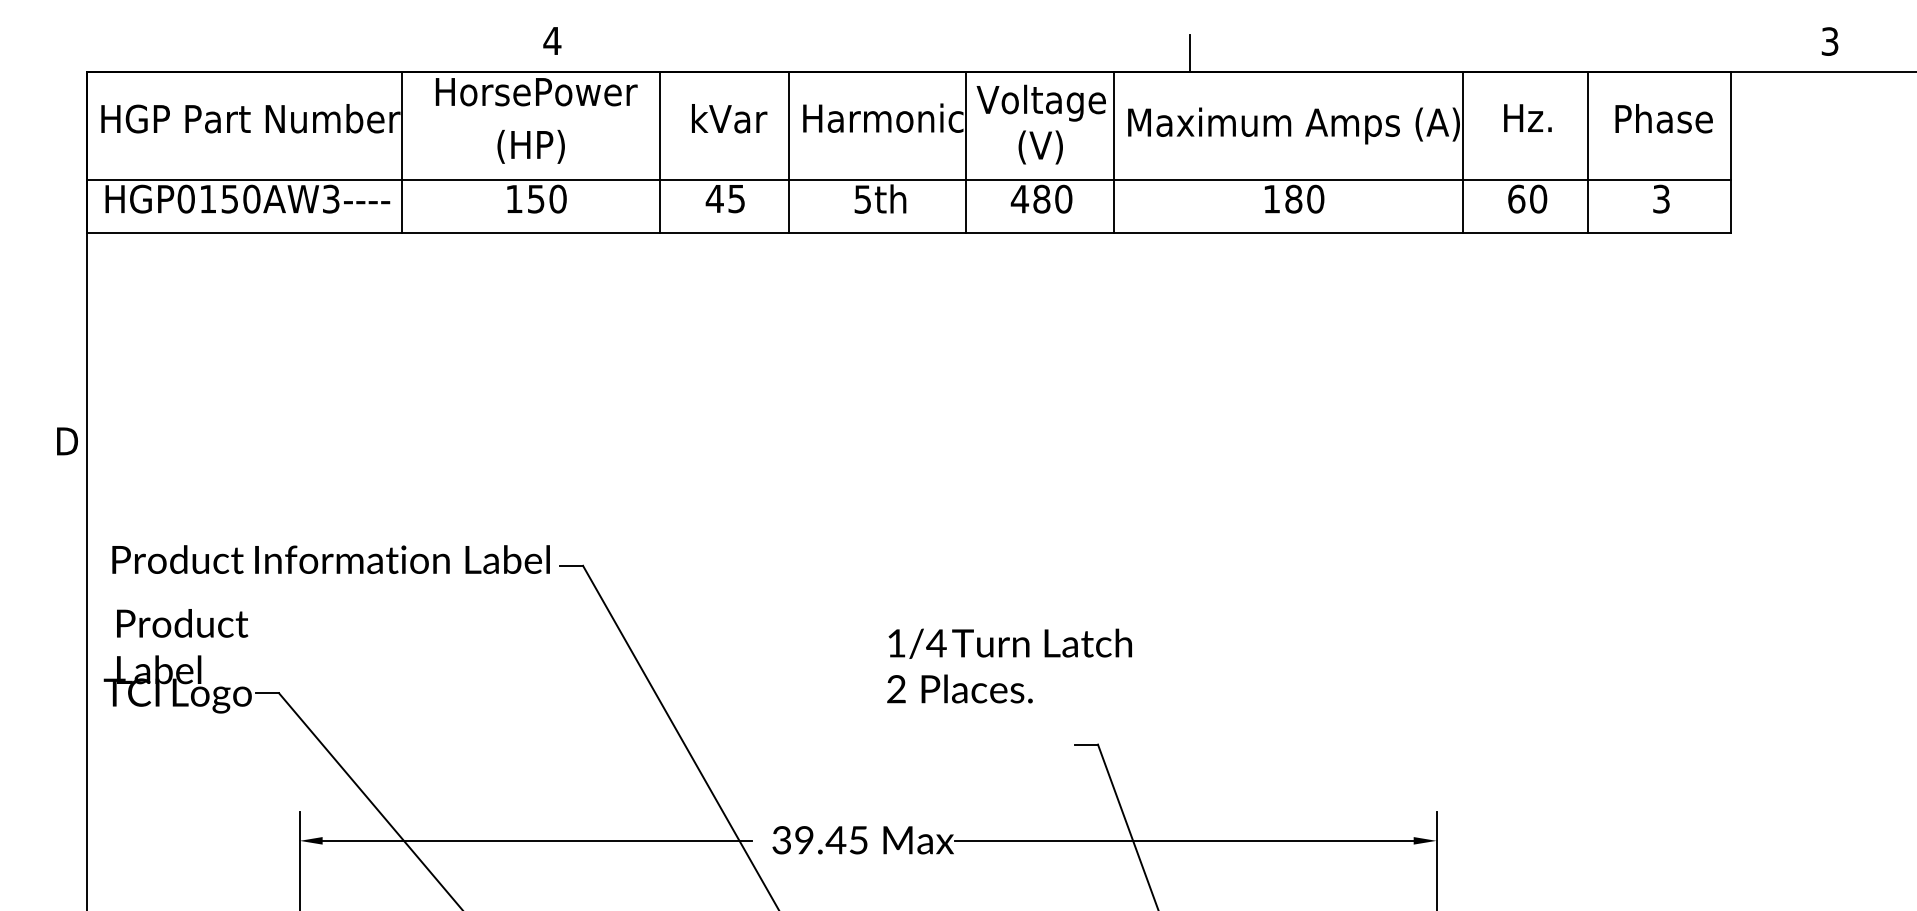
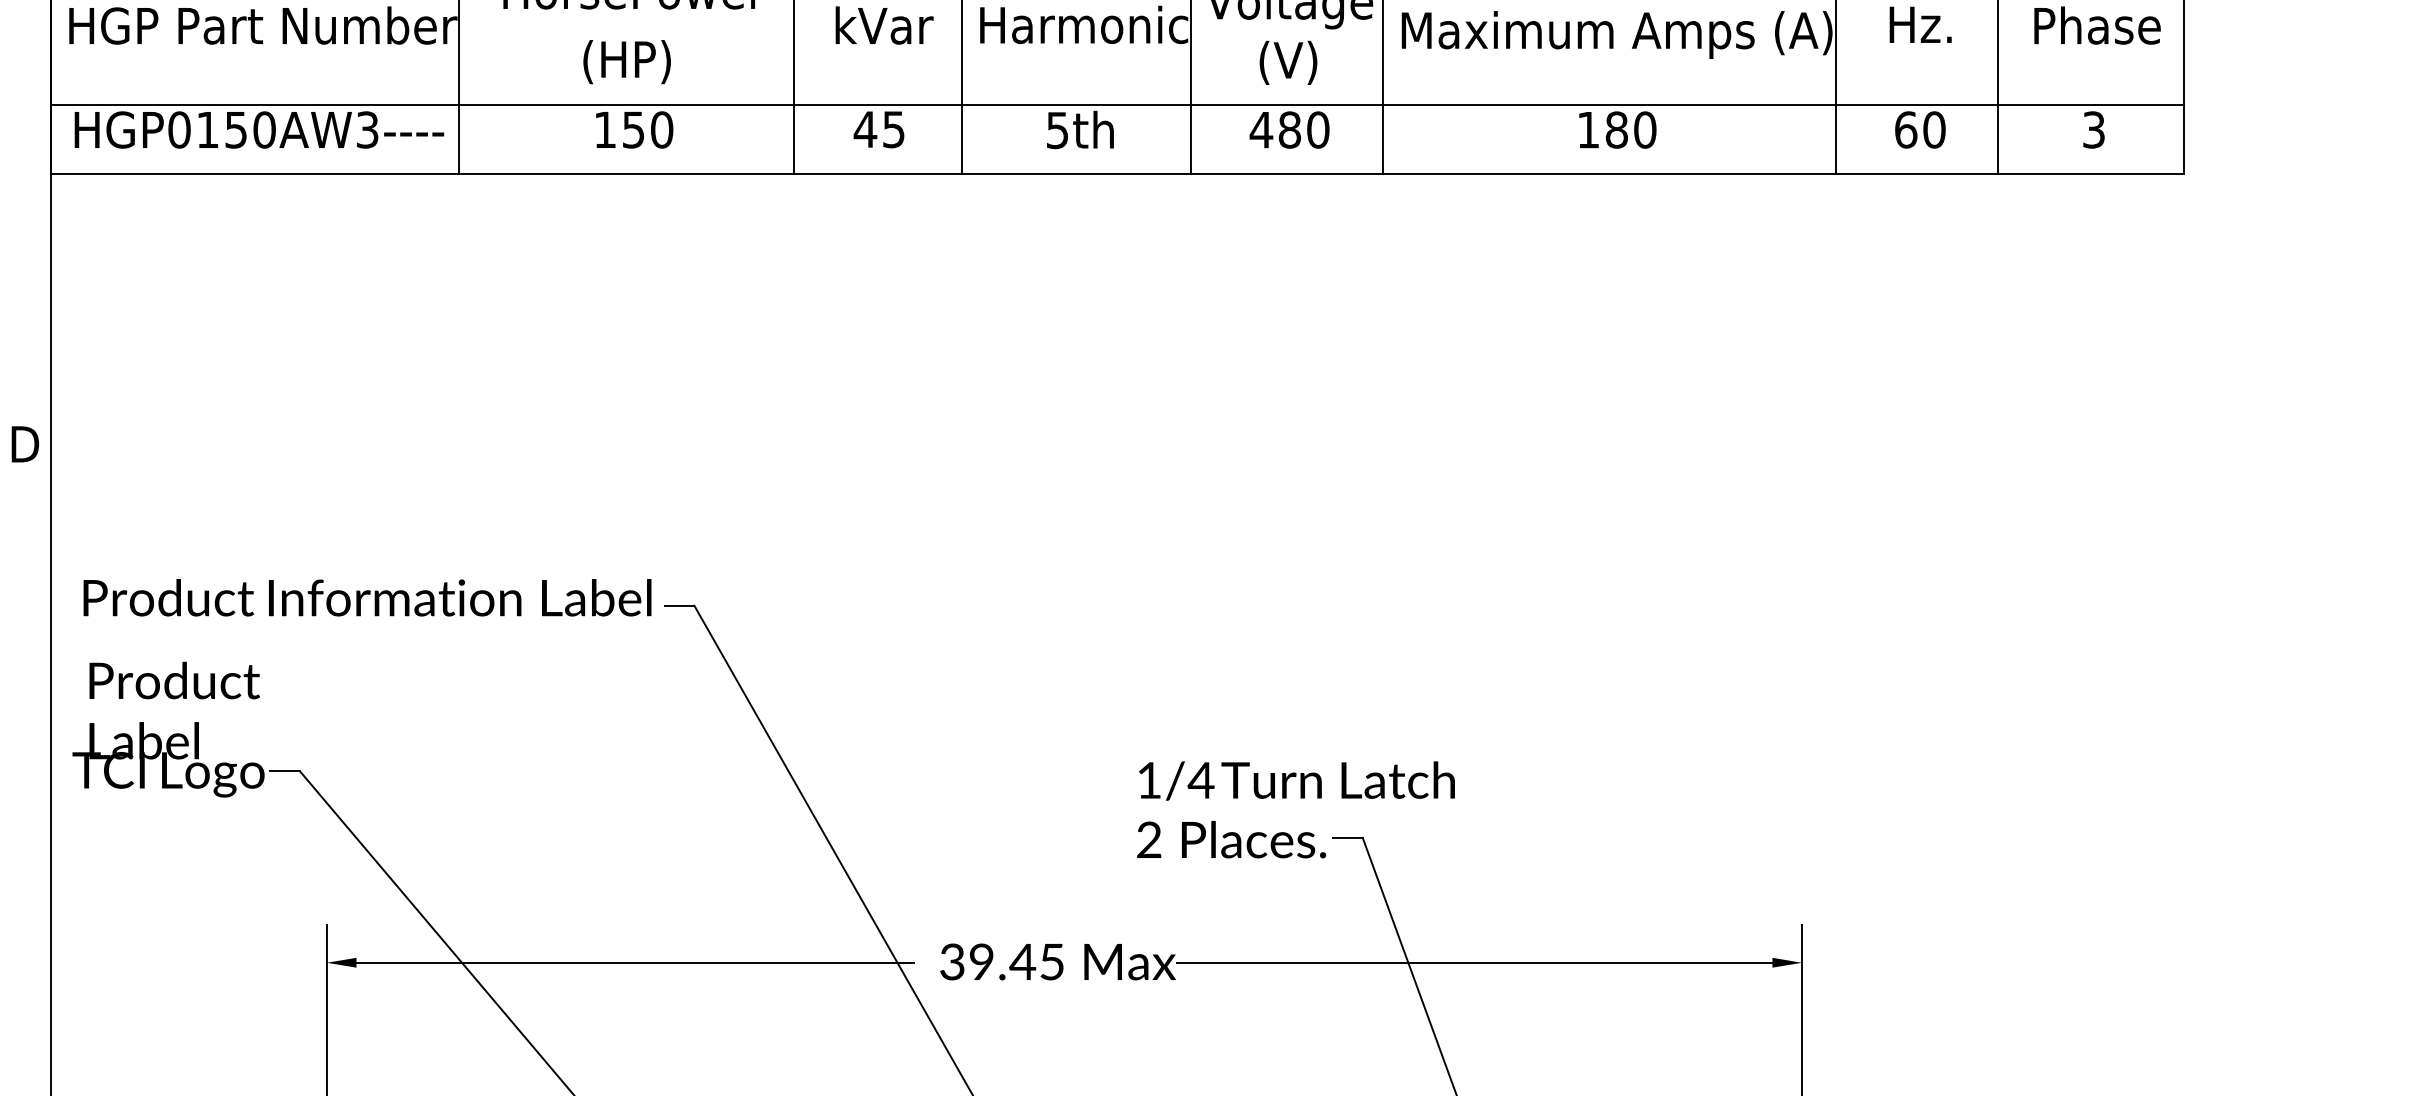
text: (1009, 665) -> (1295, 809), moved

